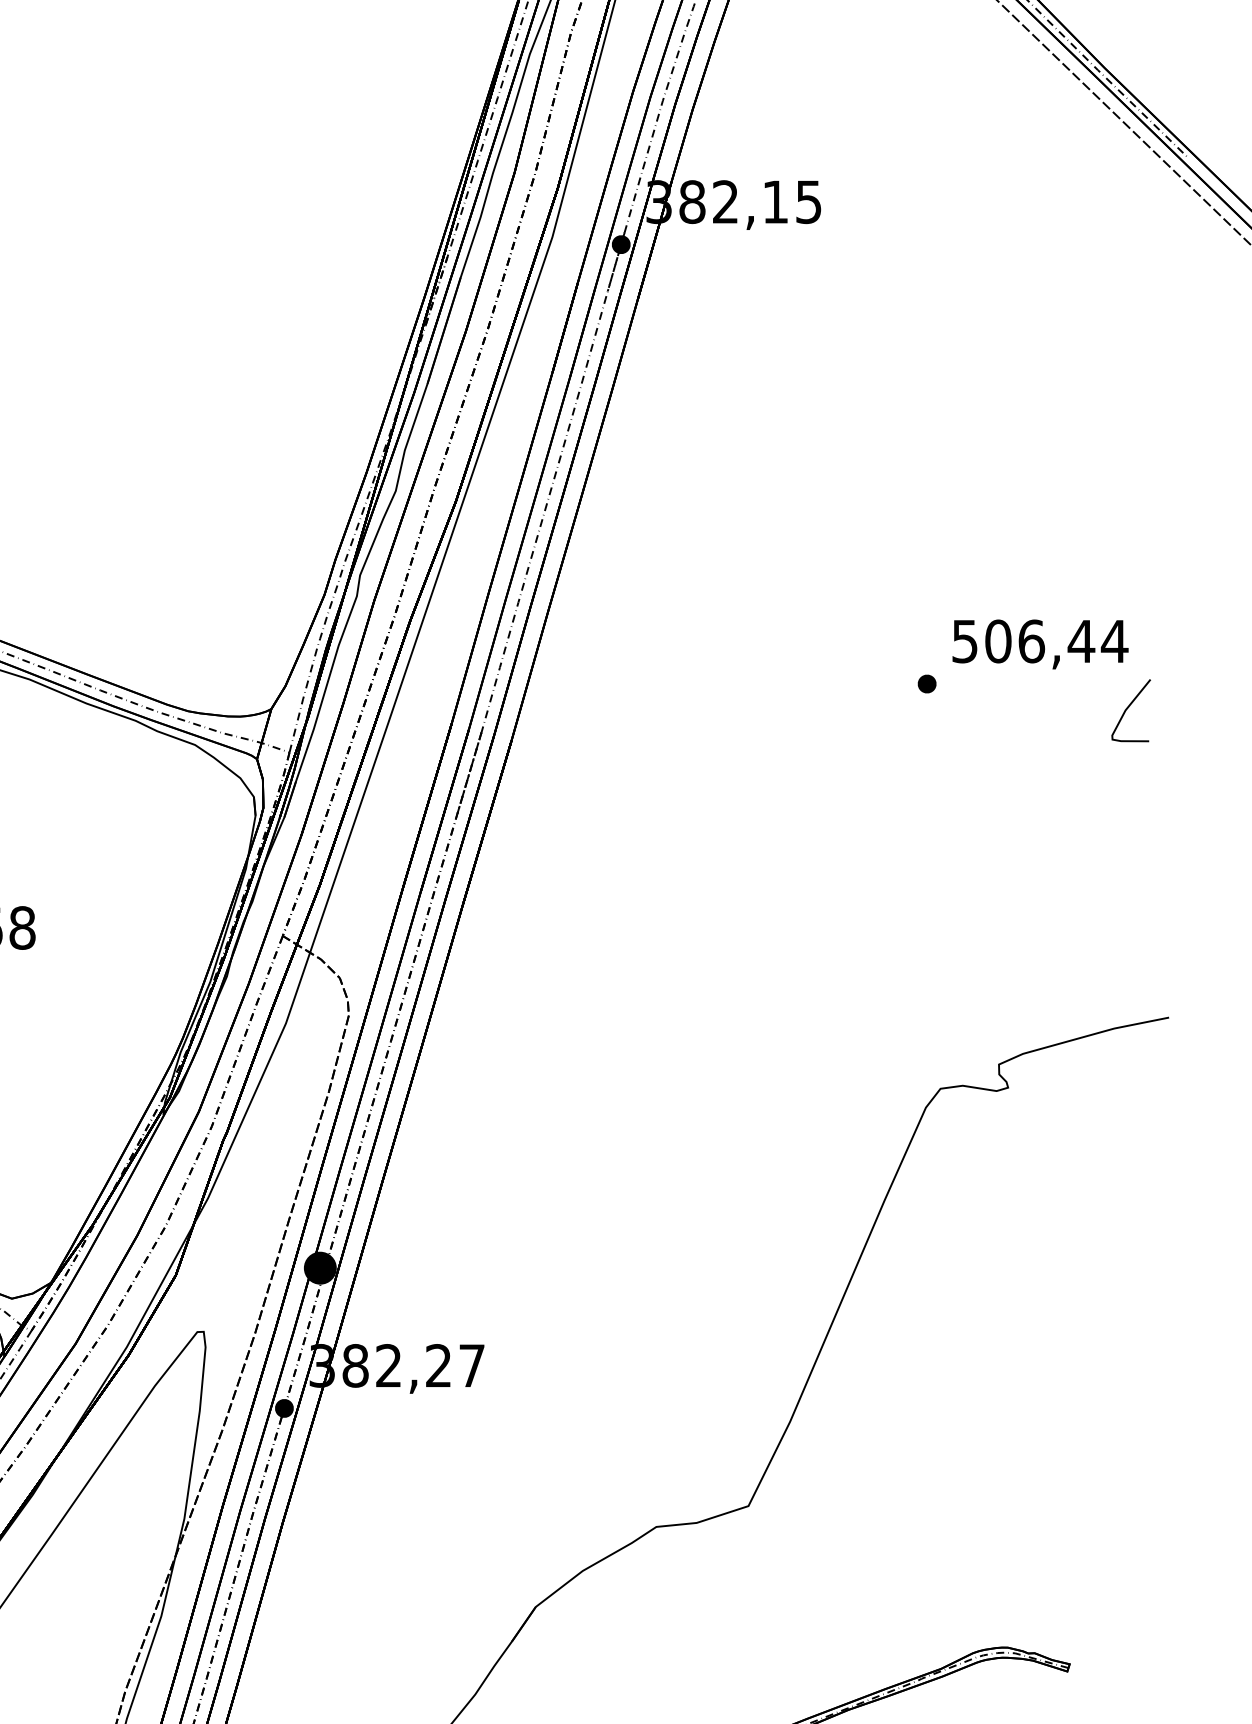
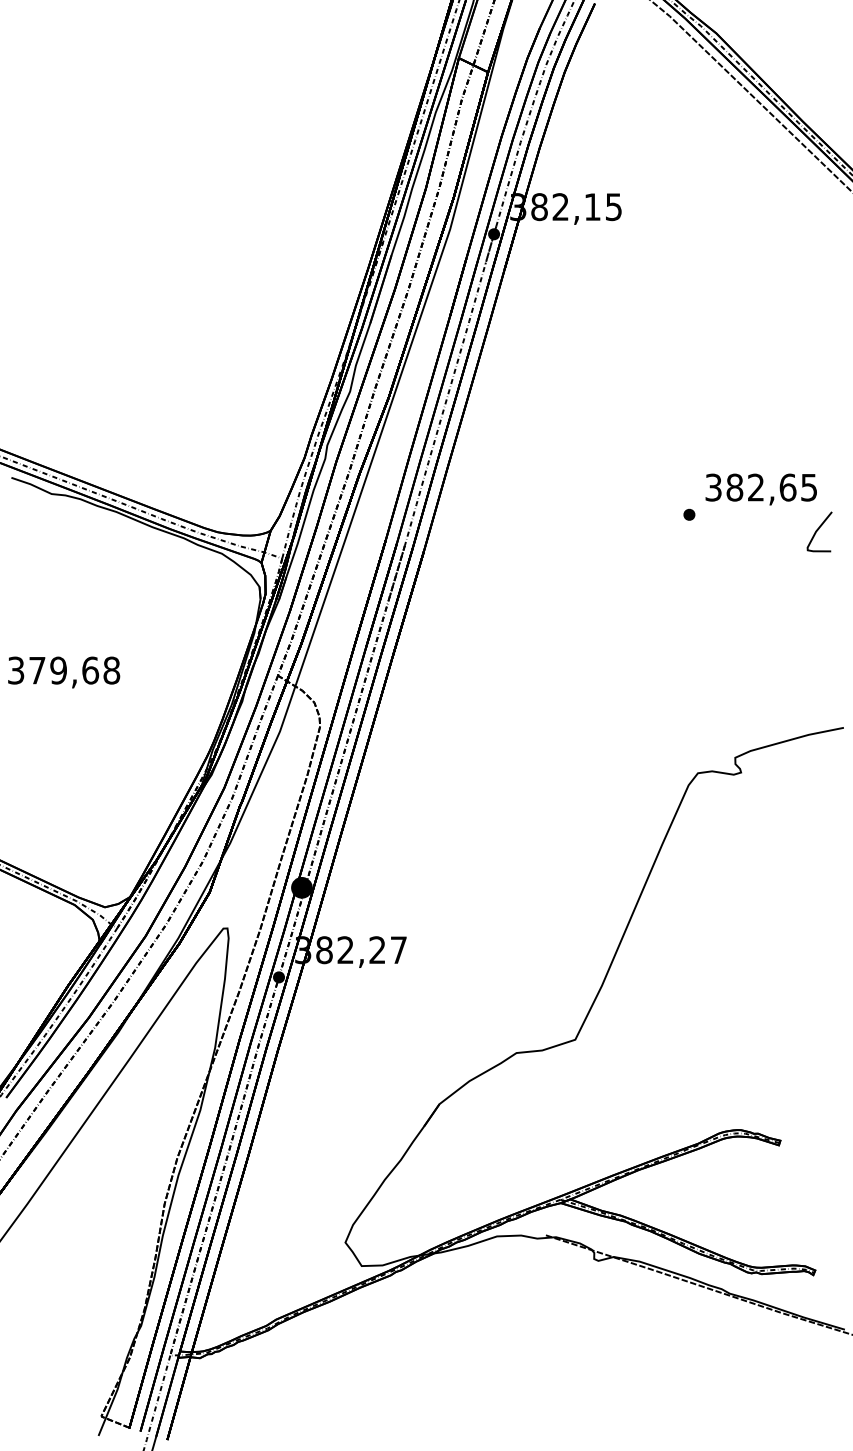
text: (1040, 641) -> (761, 487), 506,44 -> 382,65

